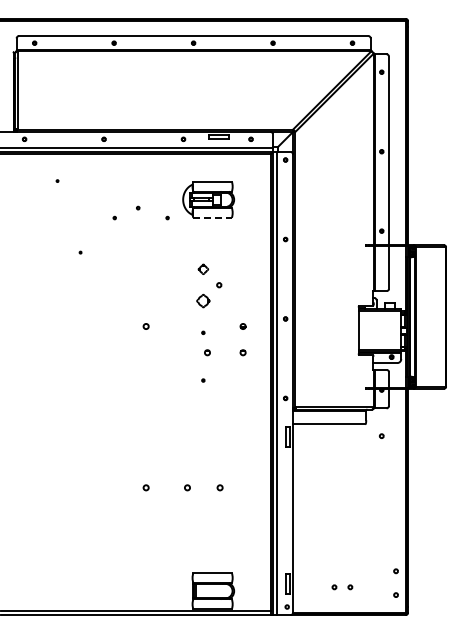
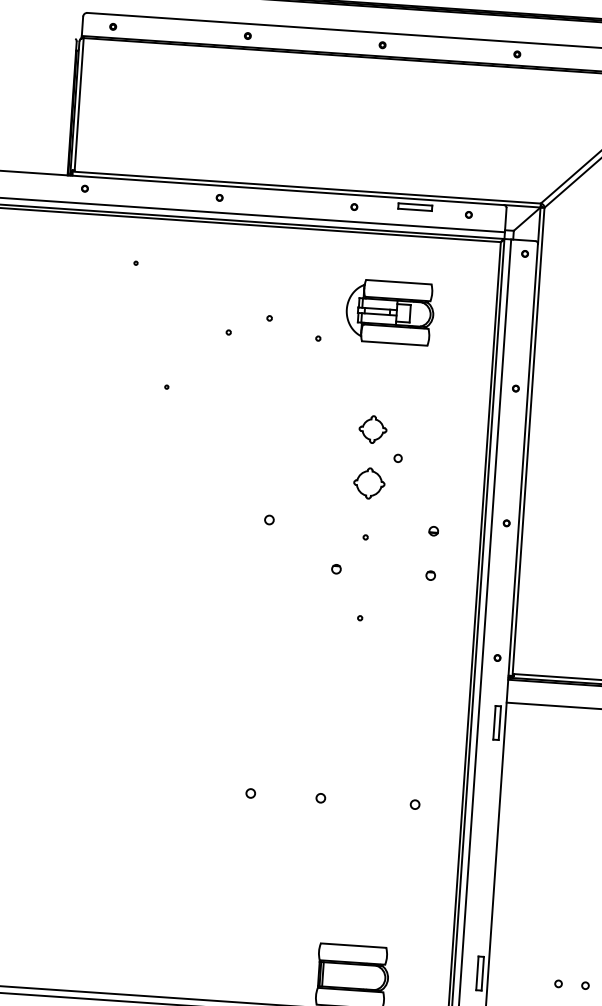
line: (213, 217) -> (396, 342), dashed -> solid
part: (203, 269) -> (373, 429), size x1.67
part: (203, 300) -> (369, 482), size x1.43
part: (207, 352) -> (336, 568), moved
circle: (219, 487) -> (414, 804), moved

